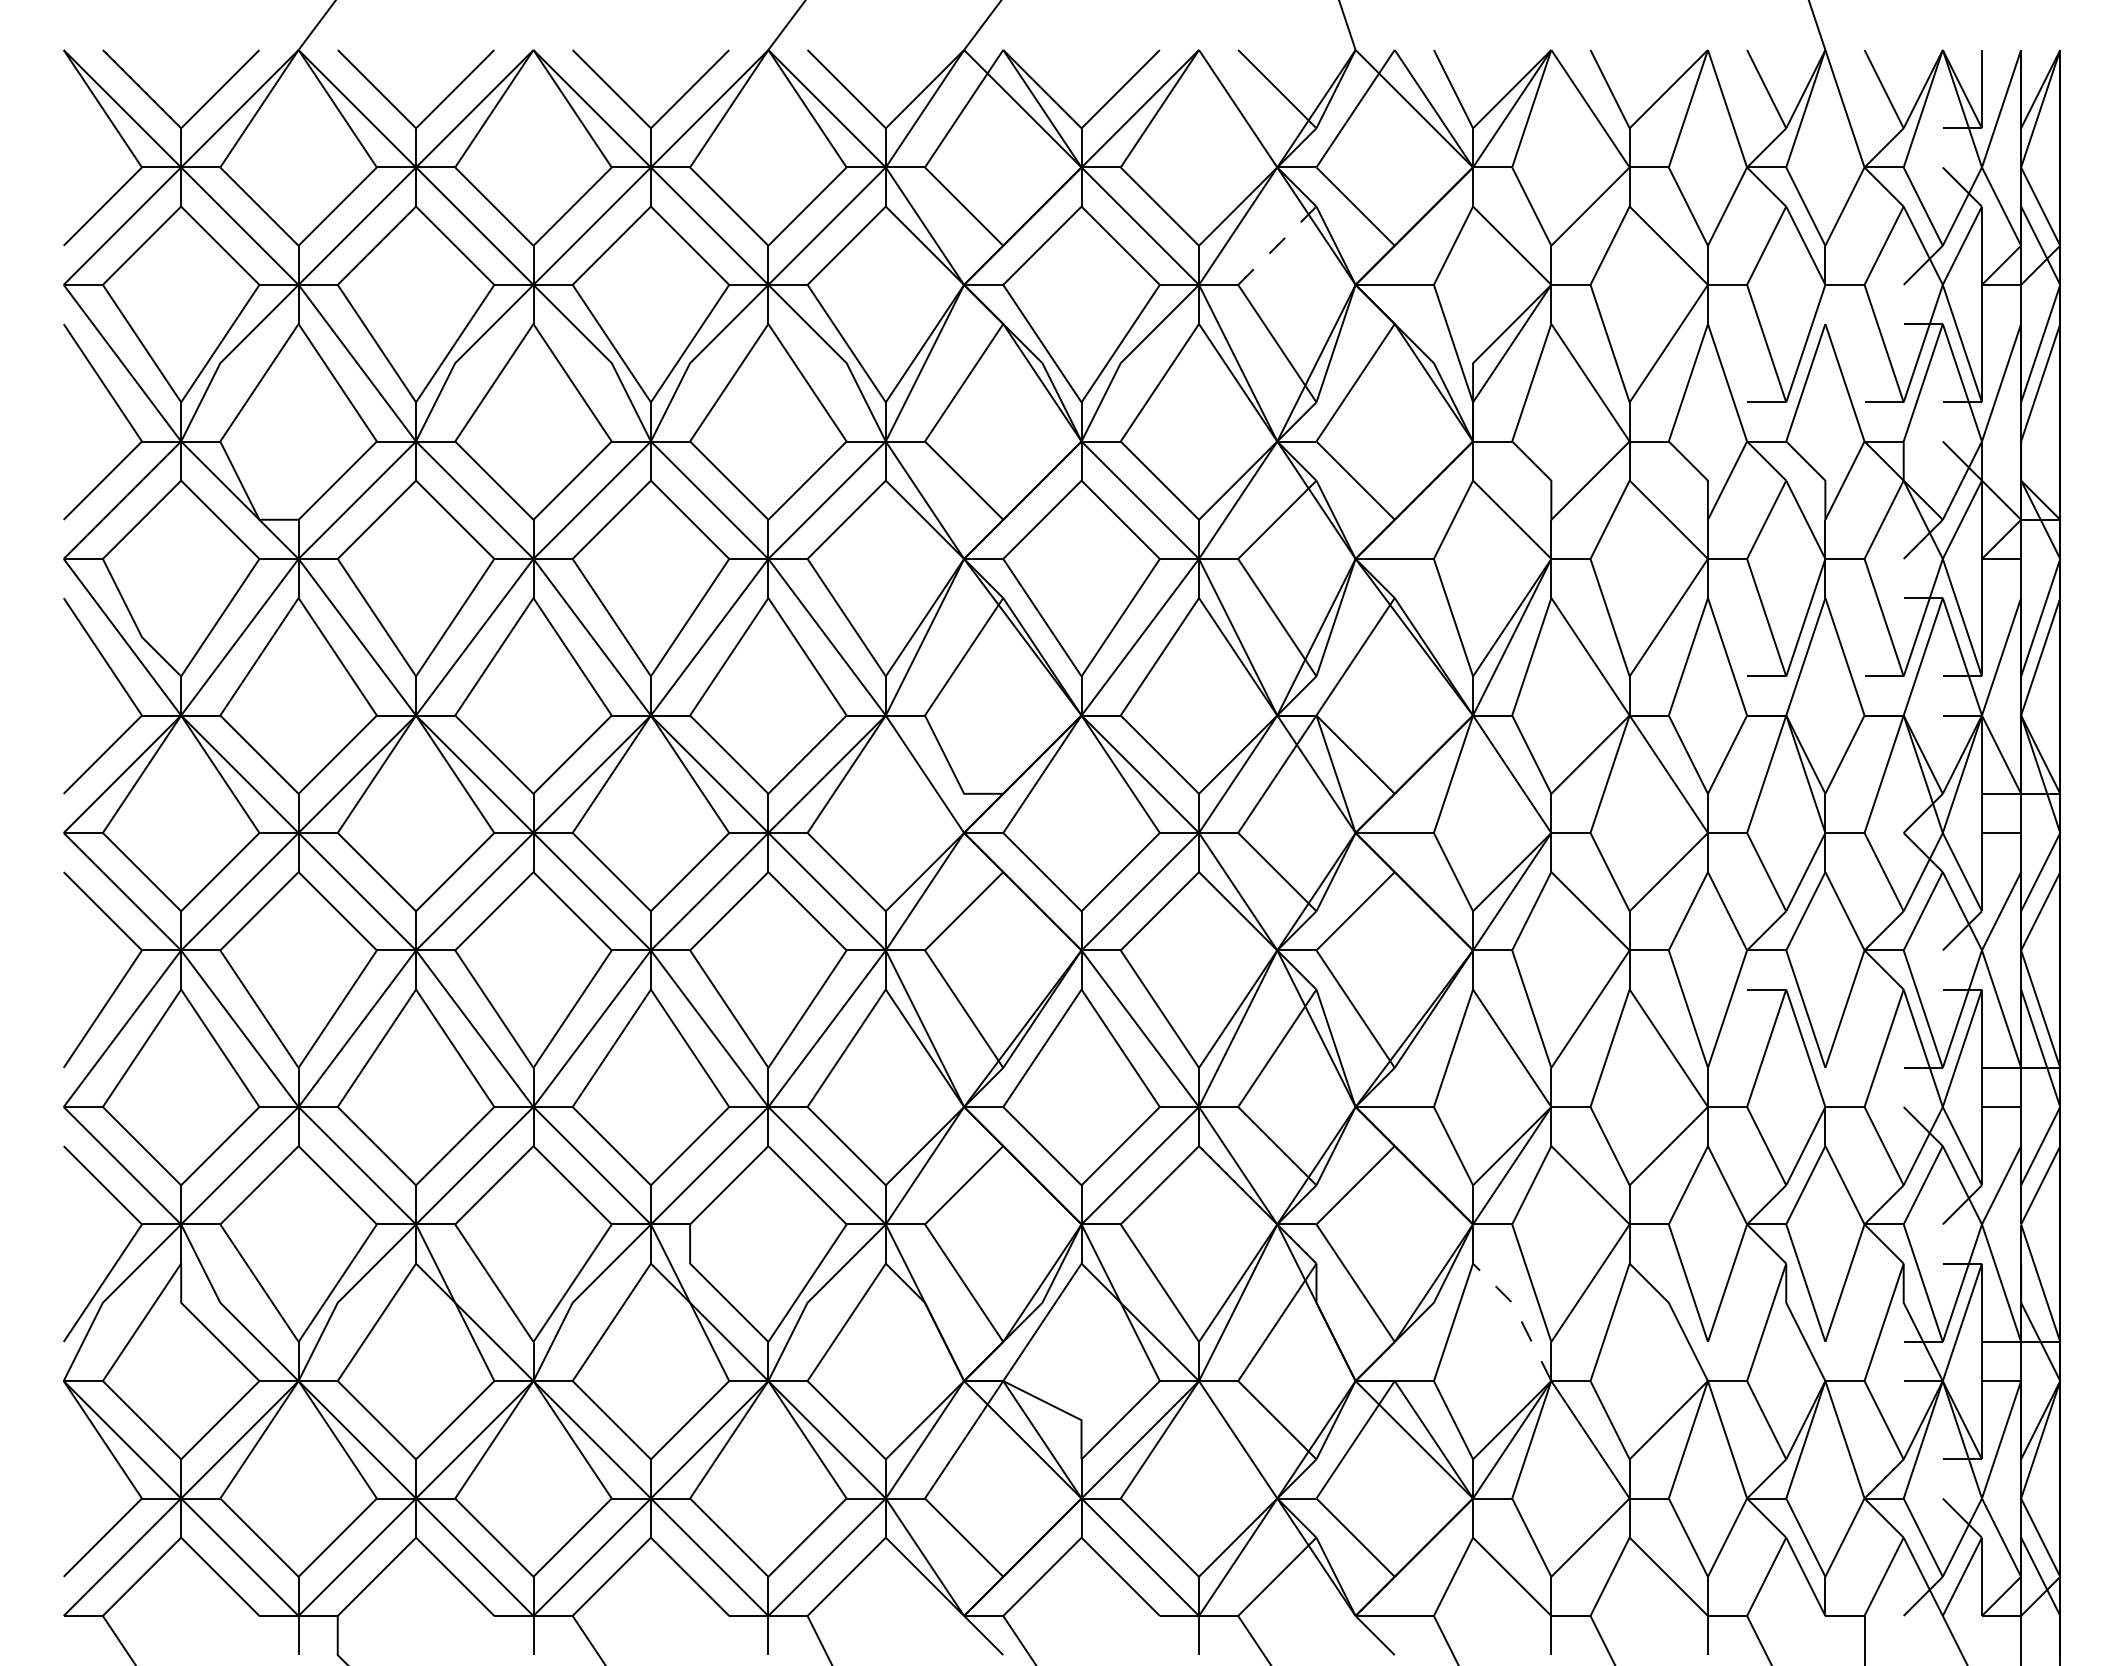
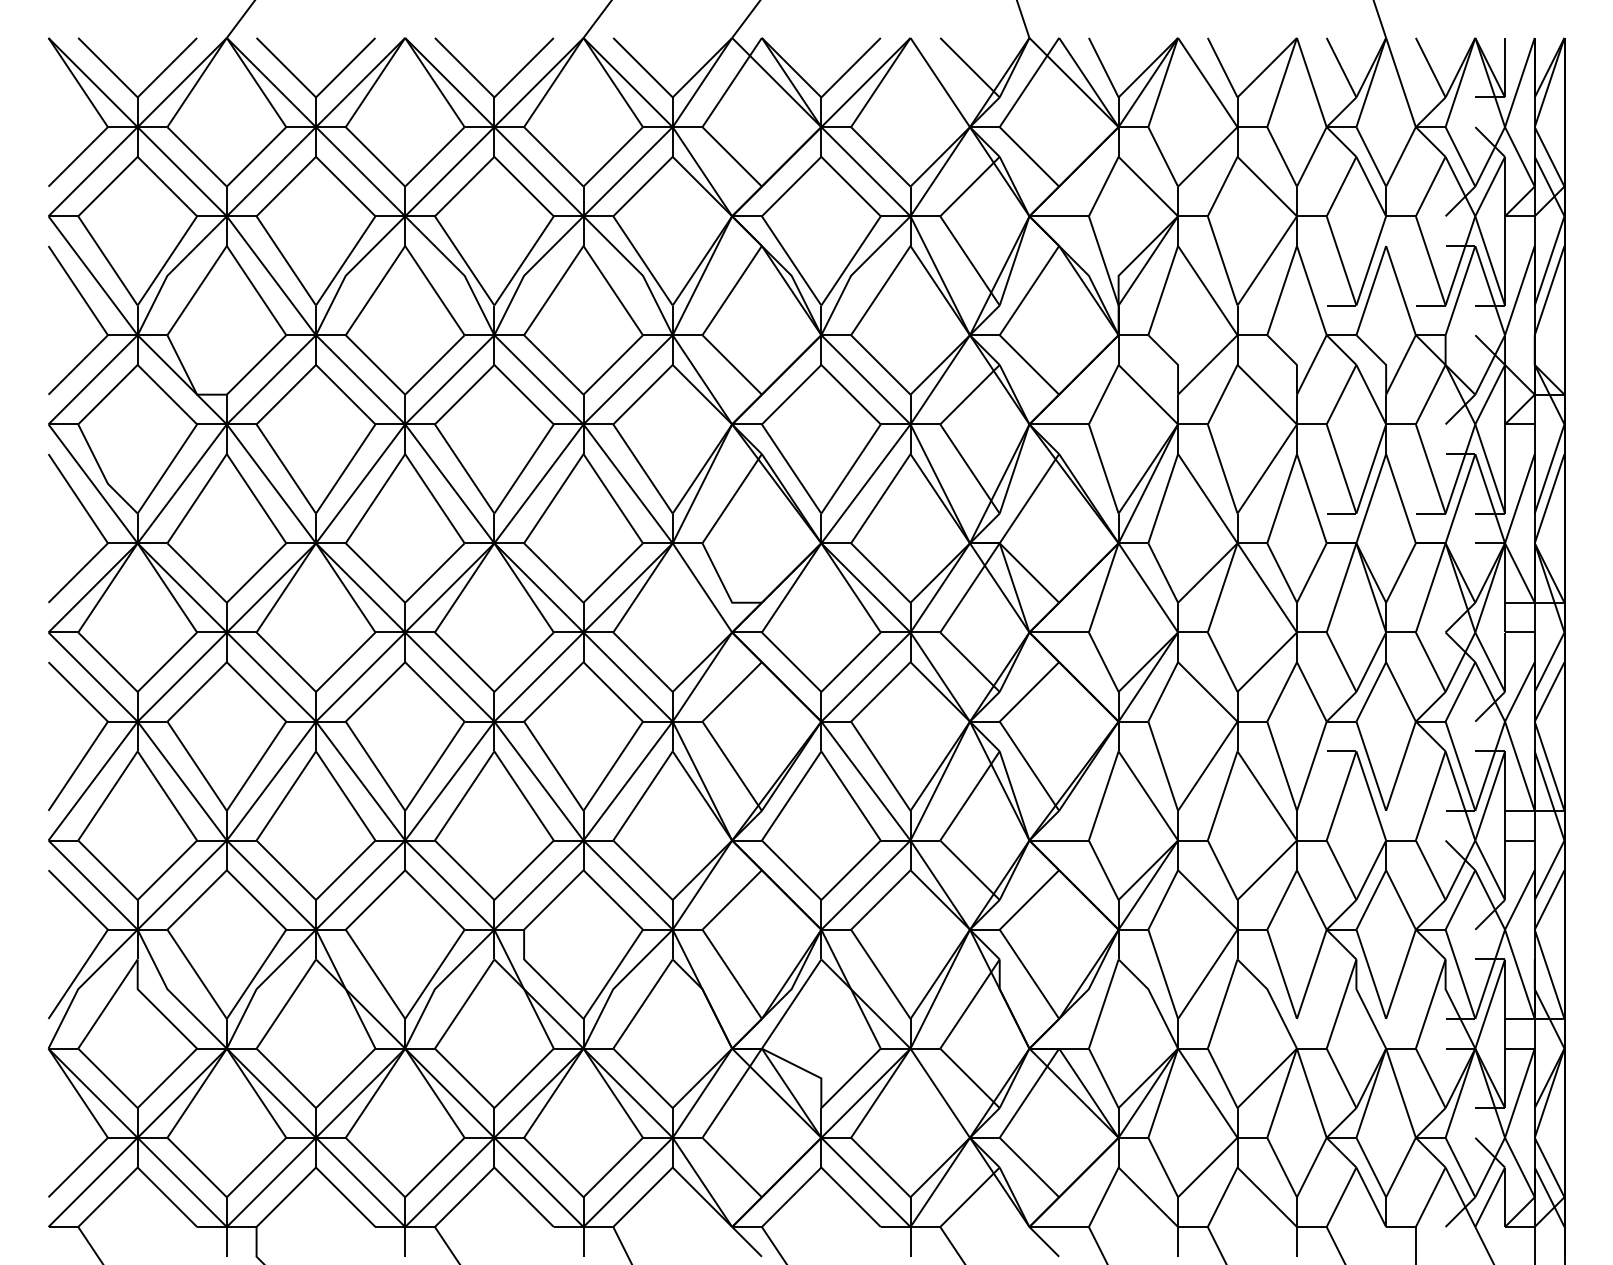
line: (1277, 246) -> (970, 187), dashed -> solid
line: (1518, 1316) -> (1153, 999), dashed -> solid

